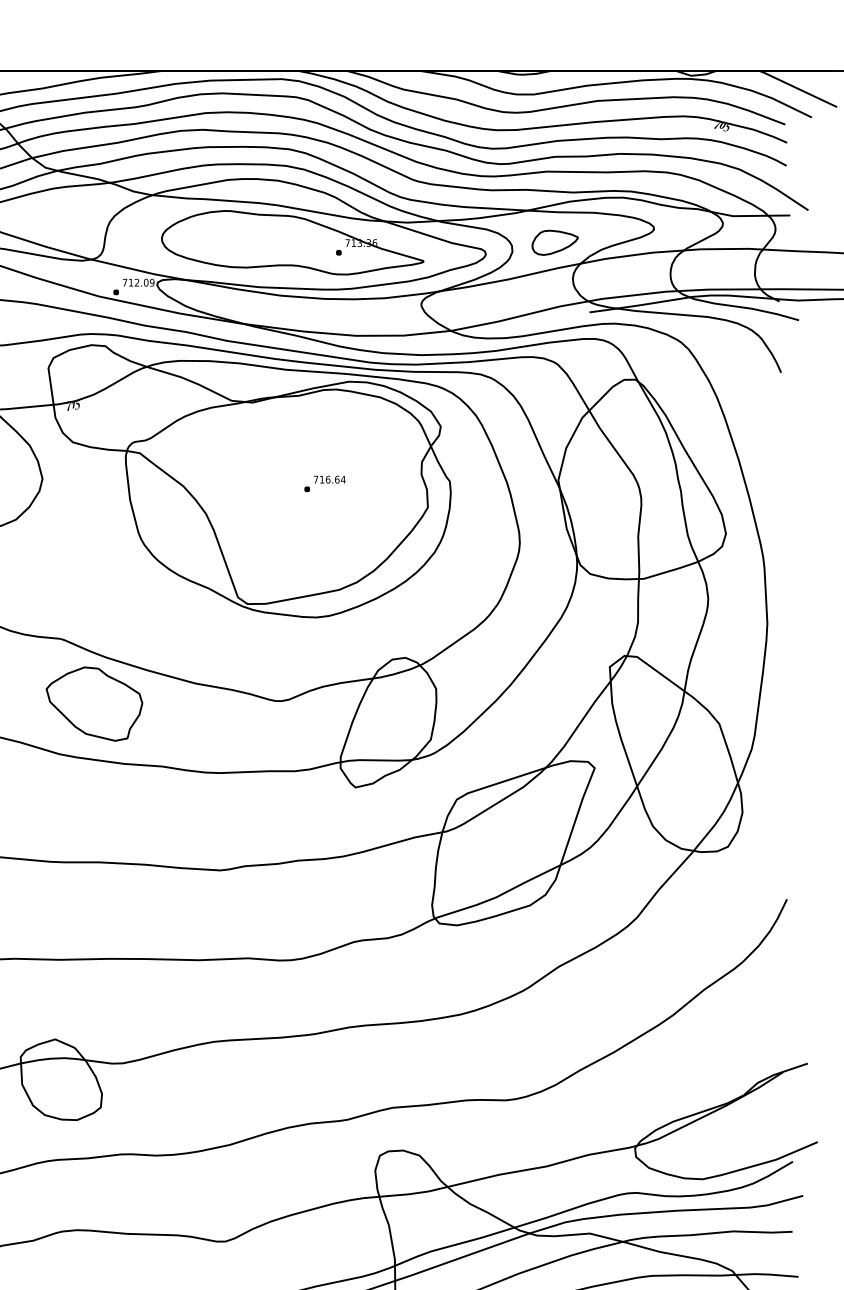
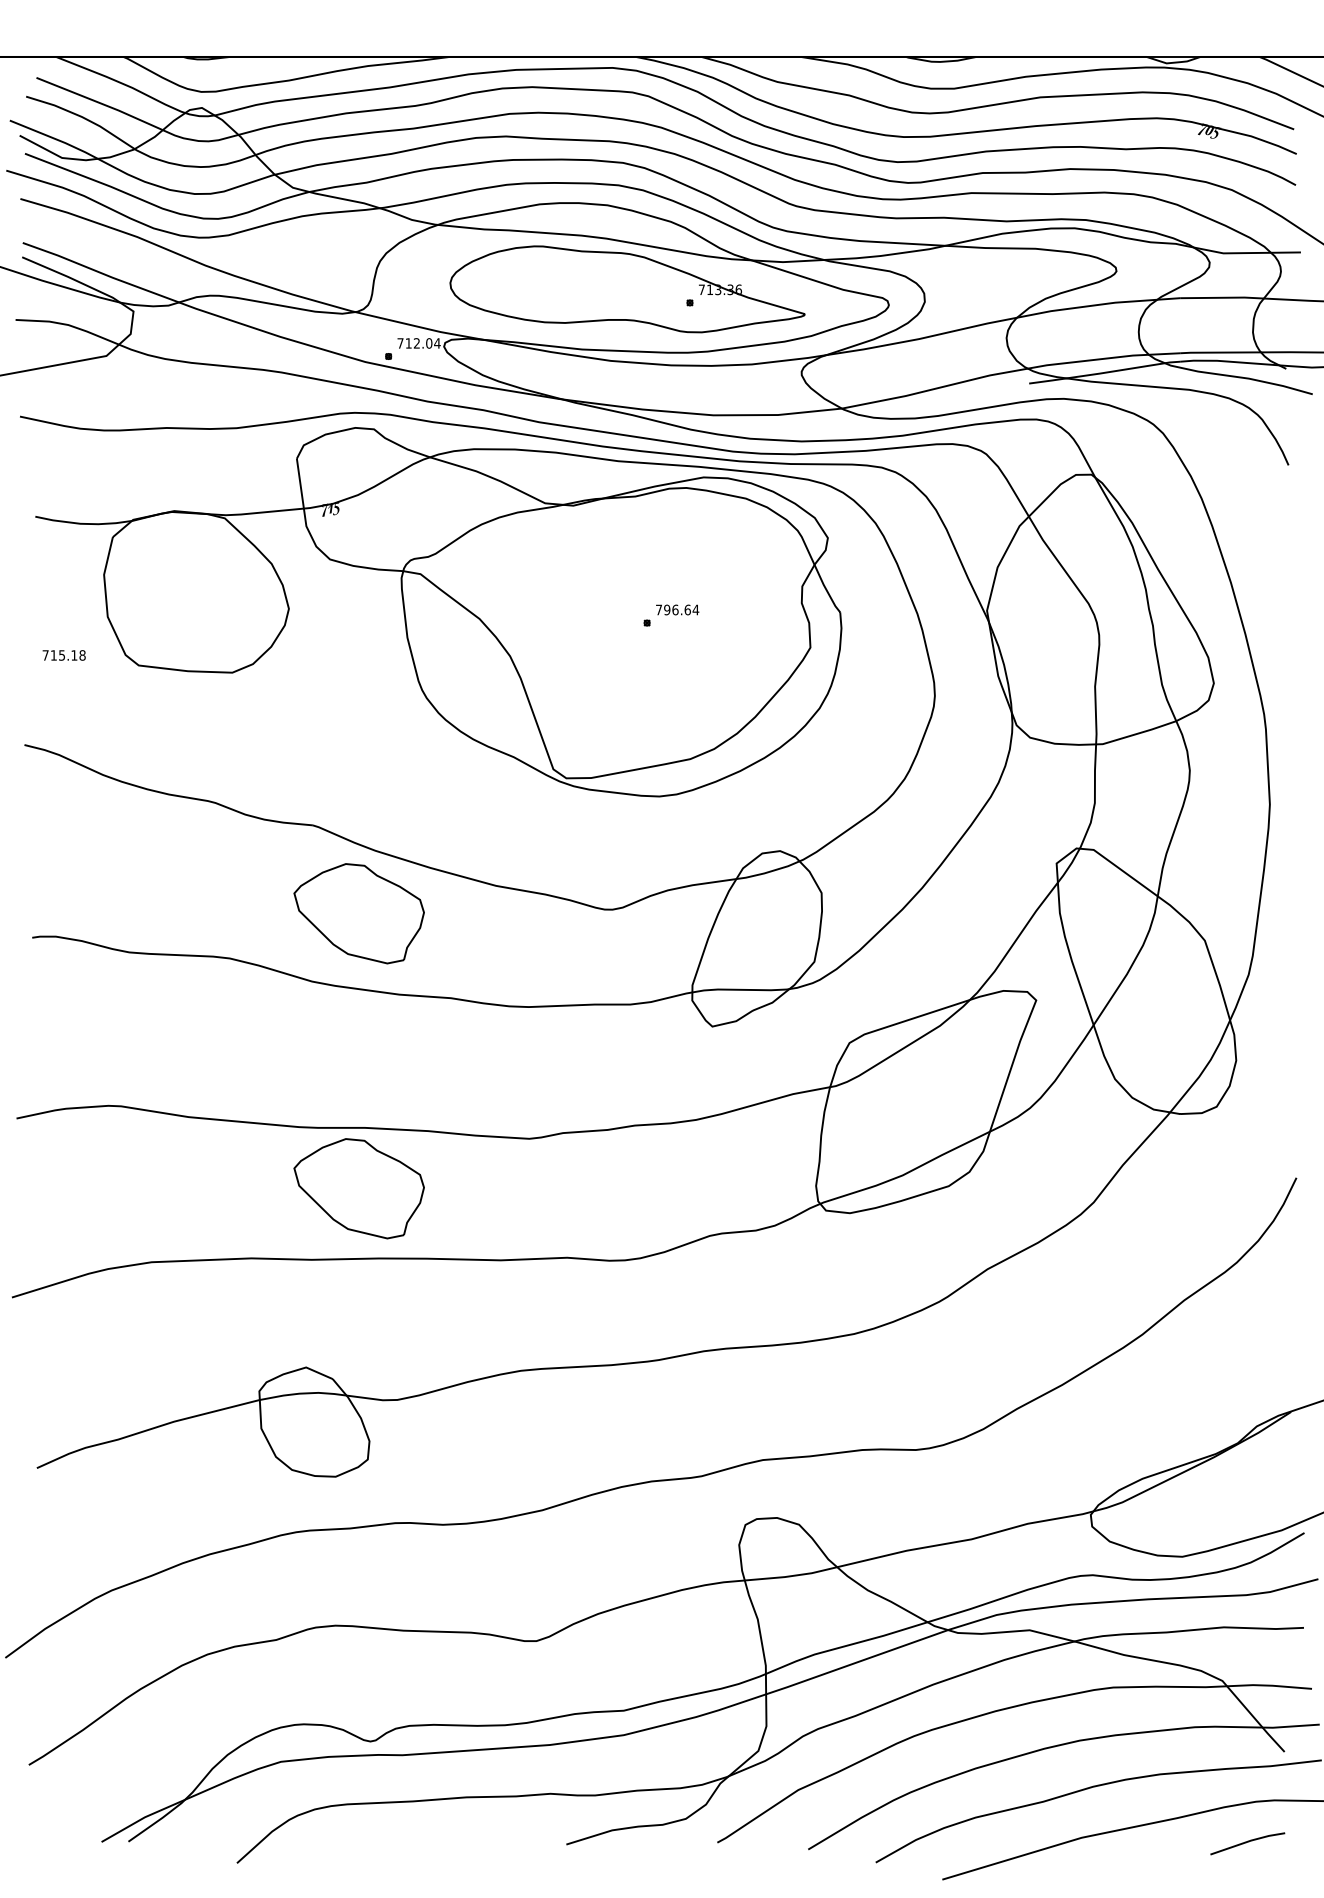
part: (555, 242) -> (982, 289), removed
text: (152, 282) -> (437, 343), 712.09 -> 712.04
text: (322, 479) -> (667, 609), 716.64 -> 796.64
part: (93, 907) -> (358, 1188), added

